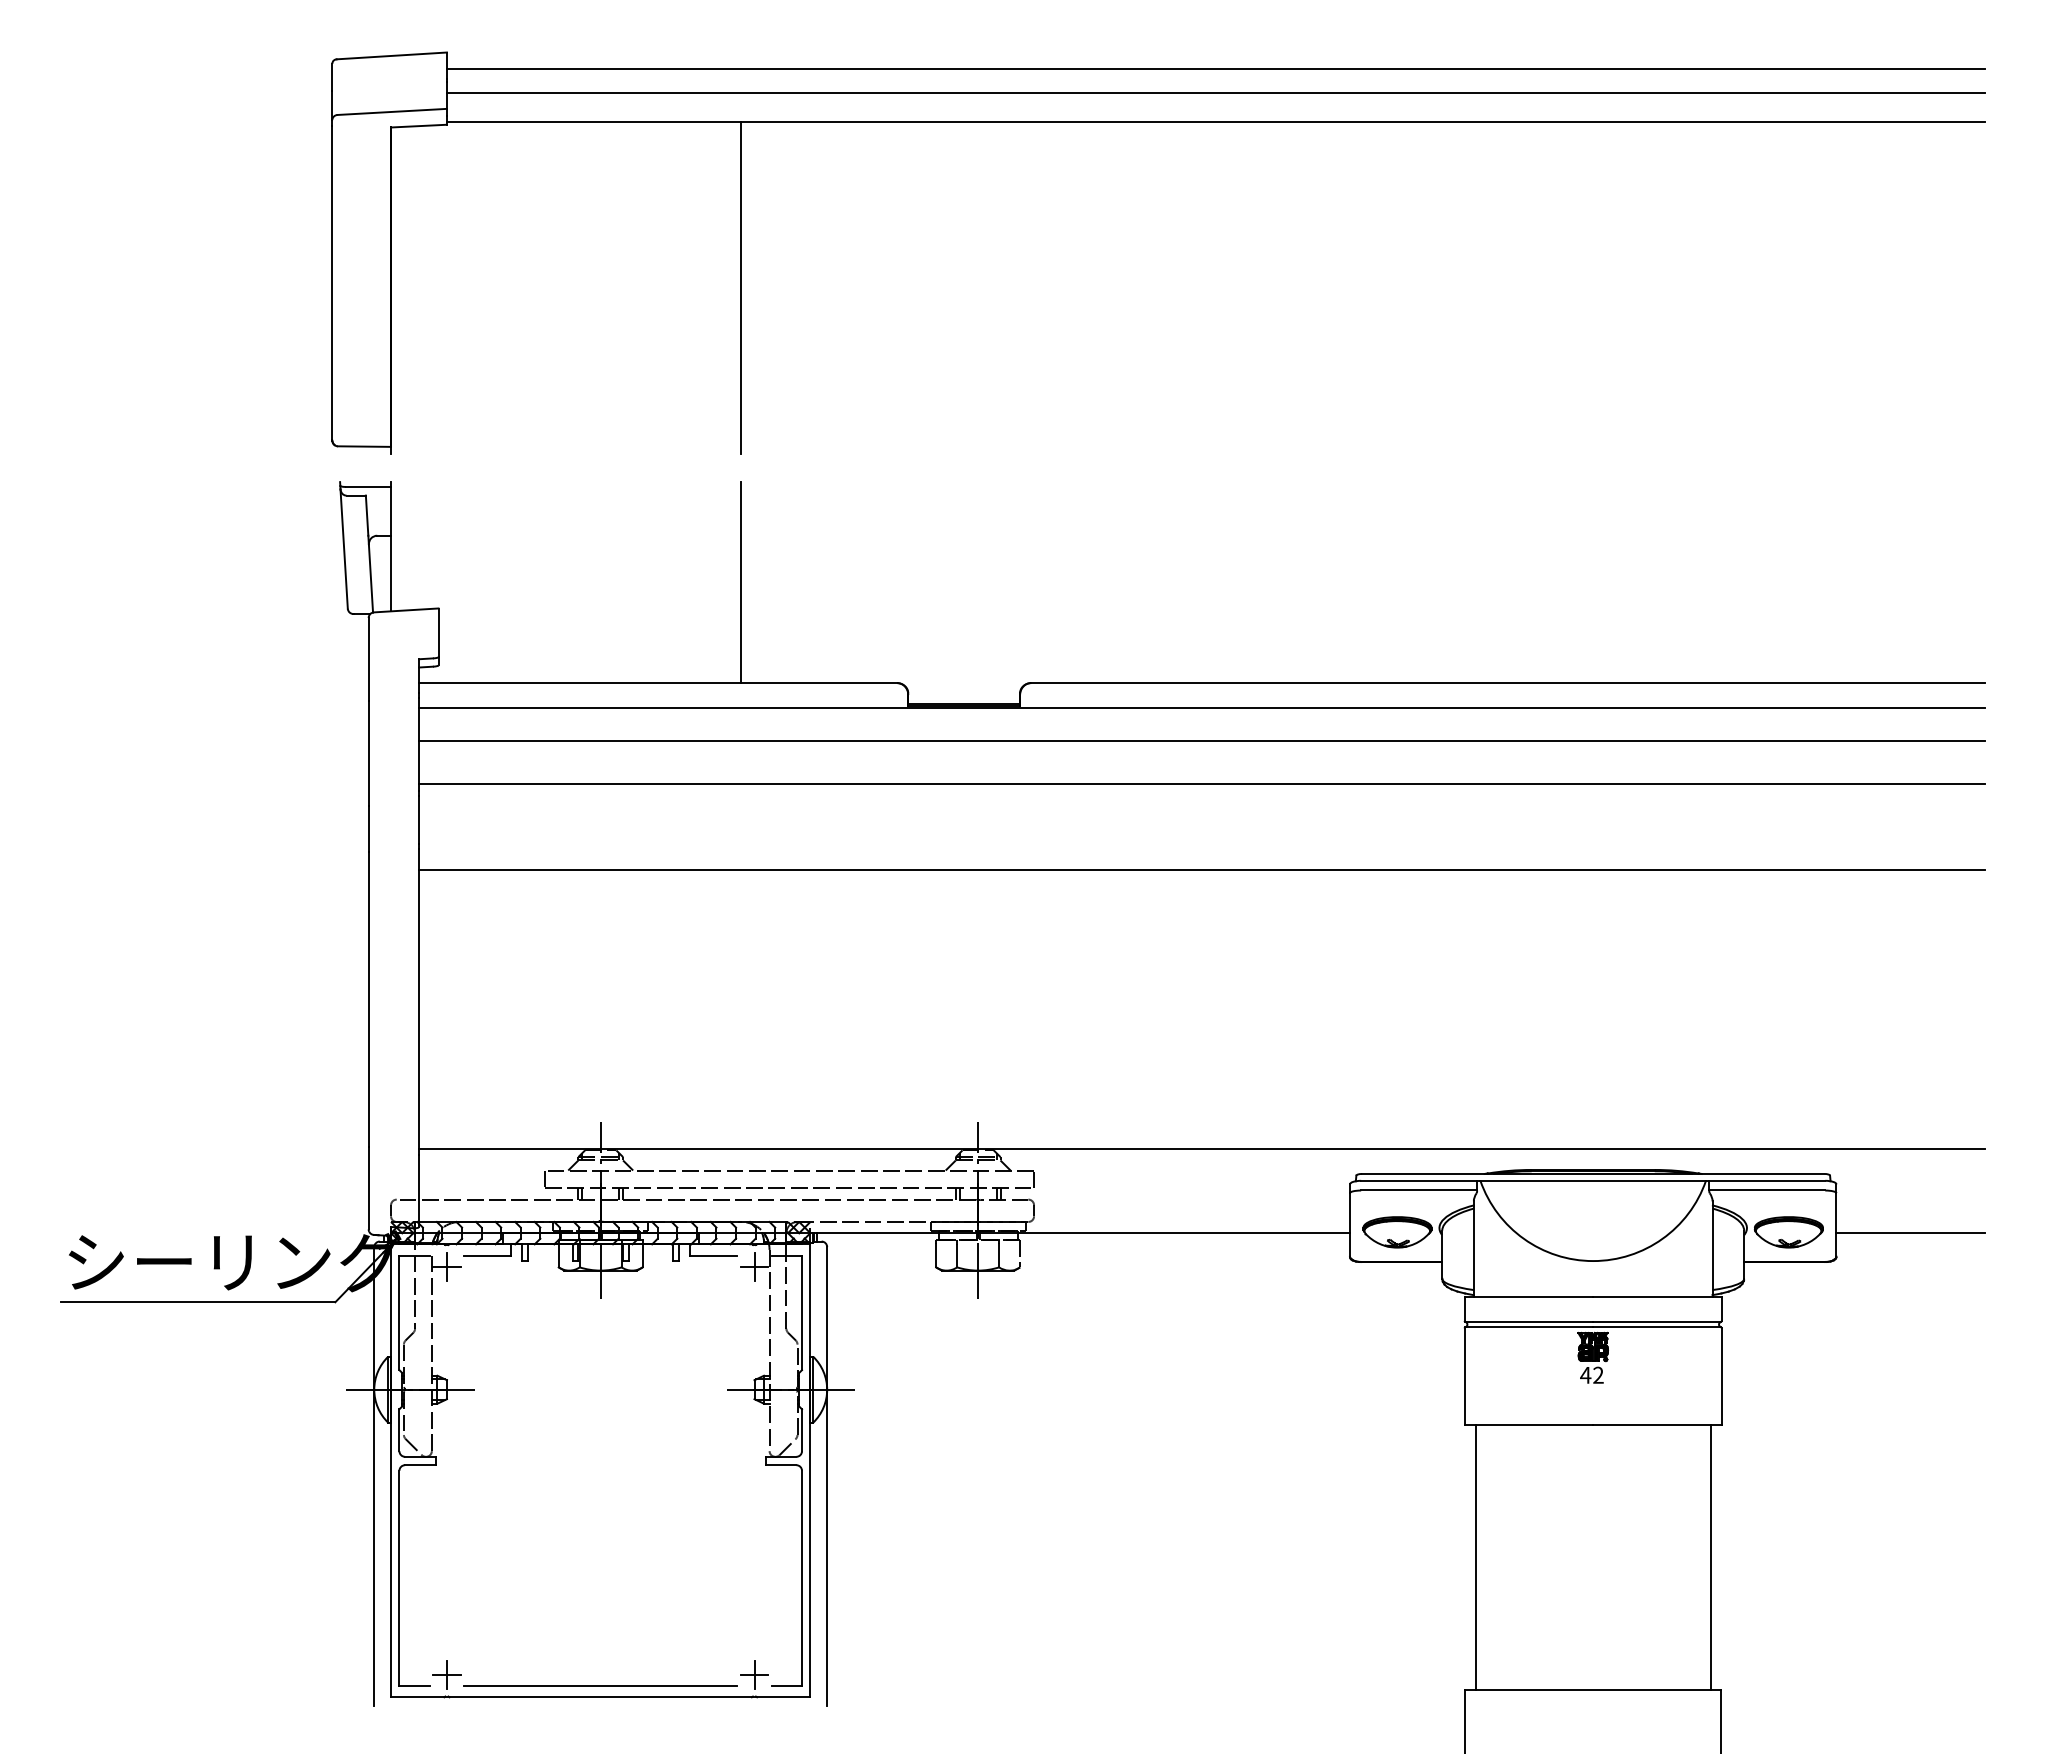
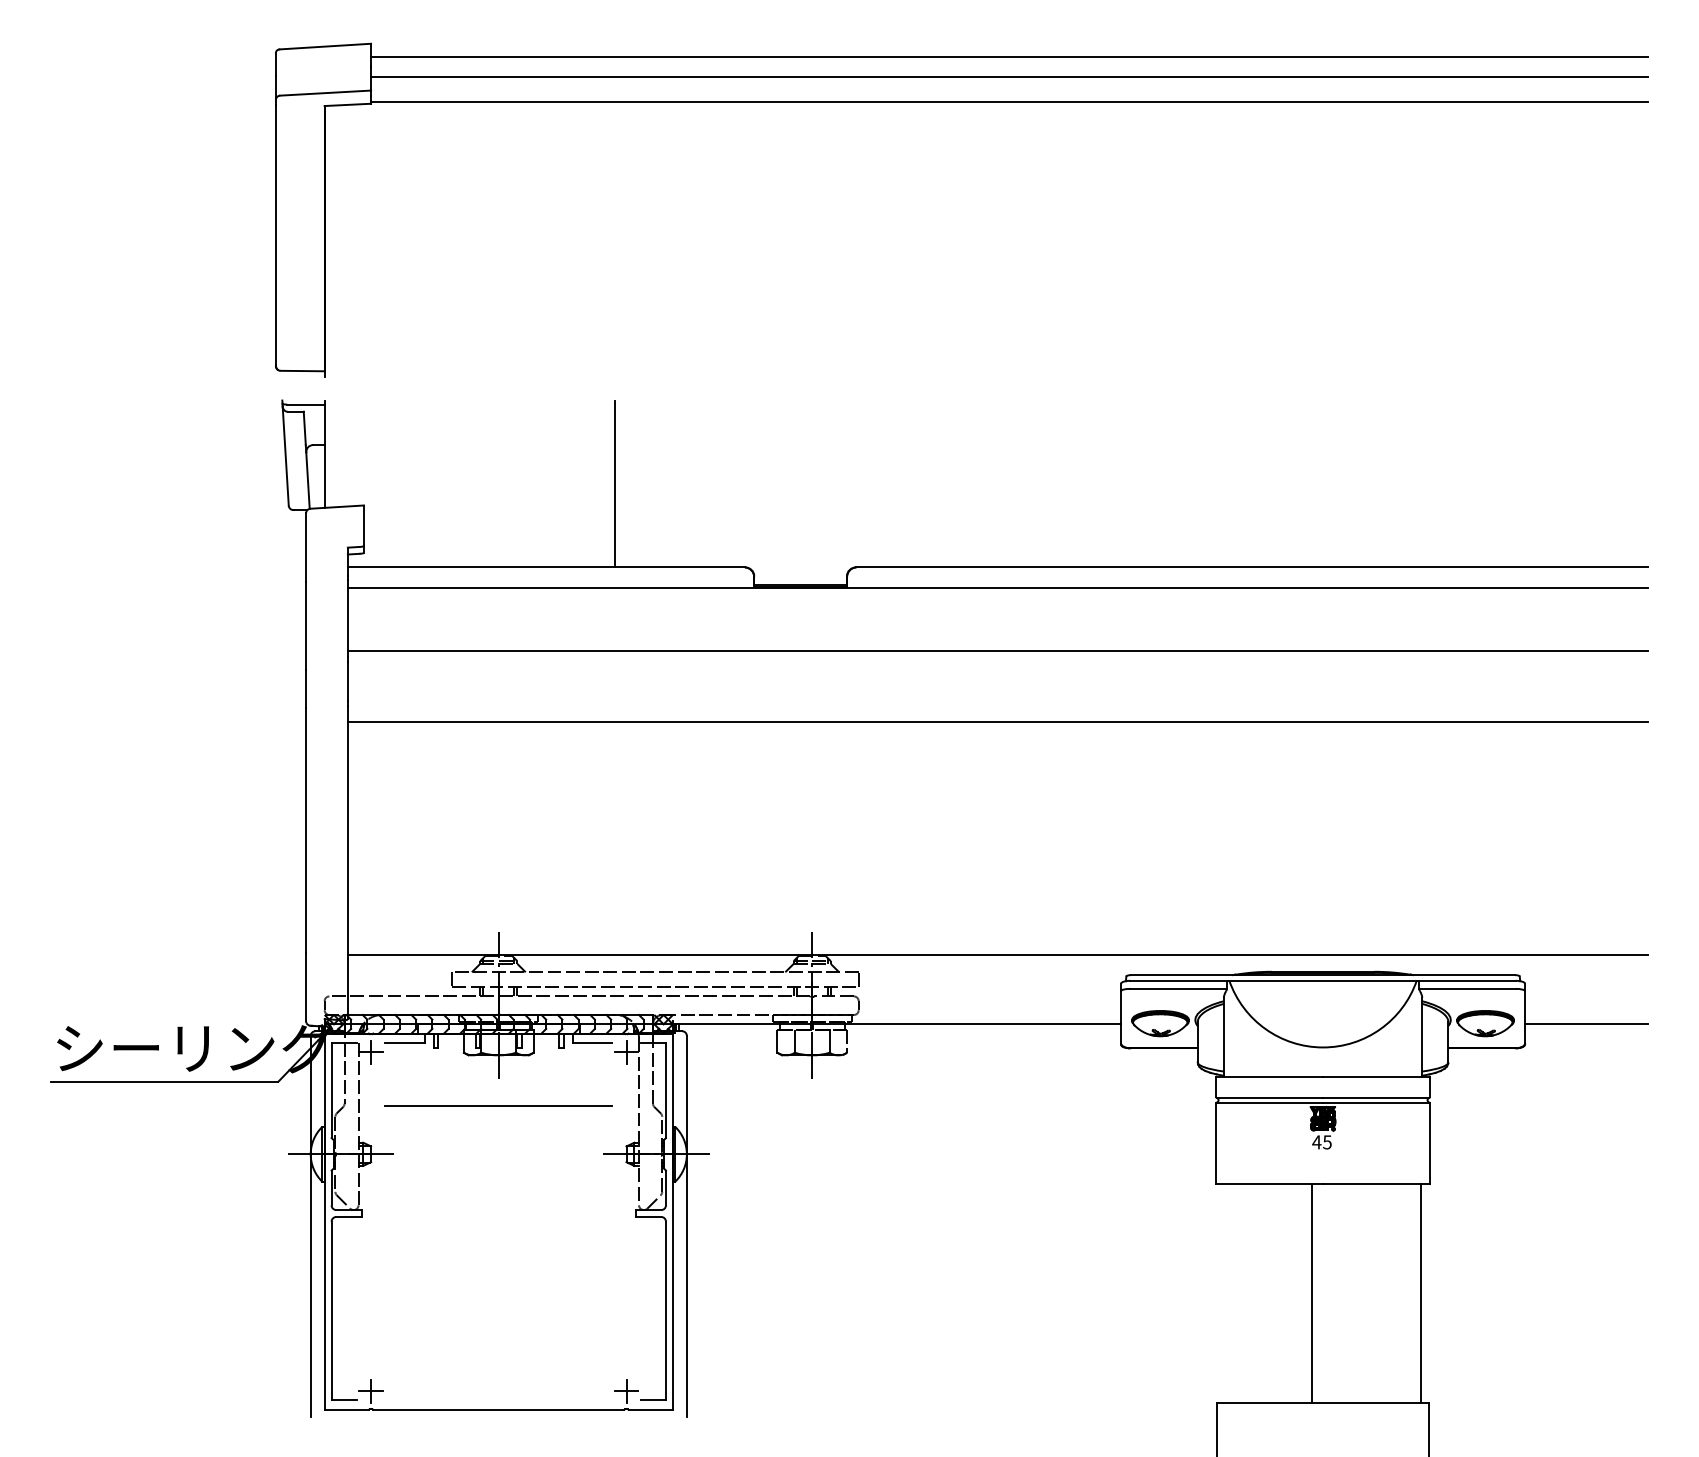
line: (740, 288) -> (614, 239), removed
line: (1201, 740) -> (997, 615), removed
text: (1598, 1374) -> (1327, 1141), 42 -> 45
line: (1475, 1557) -> (1311, 1293), moved
line: (600, 1685) -> (498, 1105), moved

